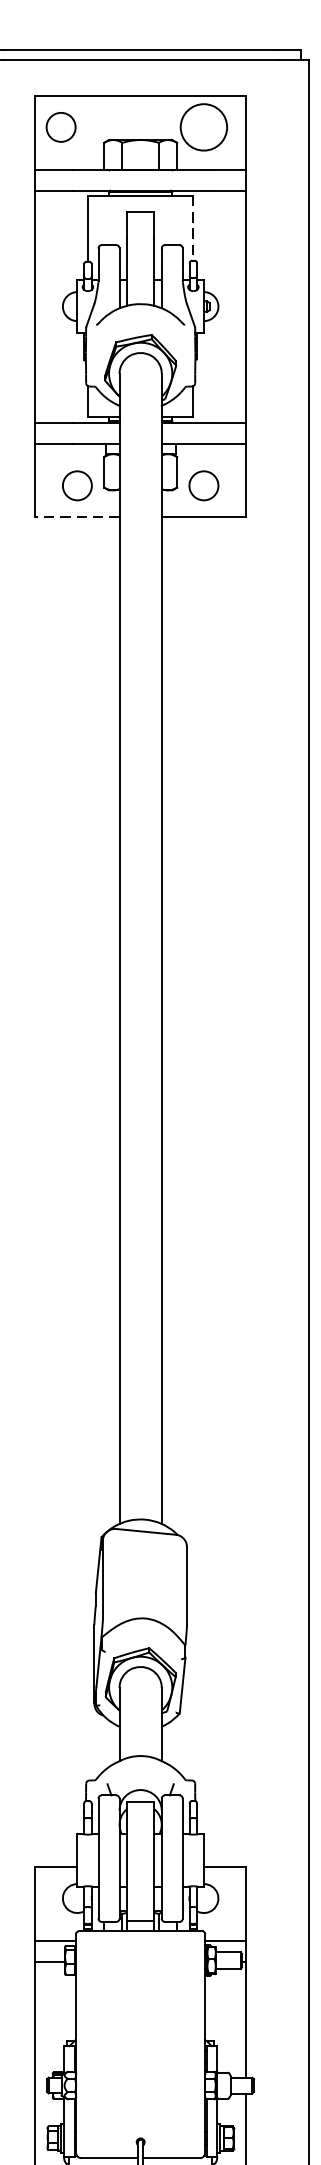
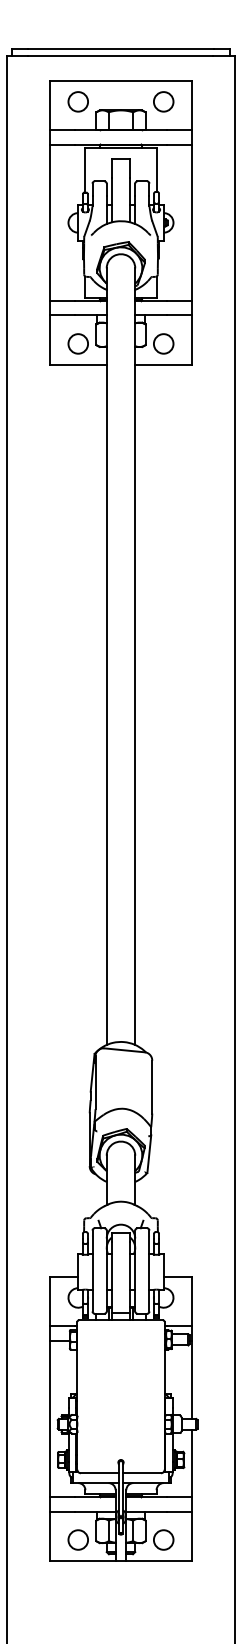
circle: (59, 126) -> (77, 101), moved
circle: (203, 126) -> (163, 101), size x0.62
line: (193, 229) -> (156, 170), dashed -> solid
line: (76, 517) -> (77, 365), dashed -> solid

